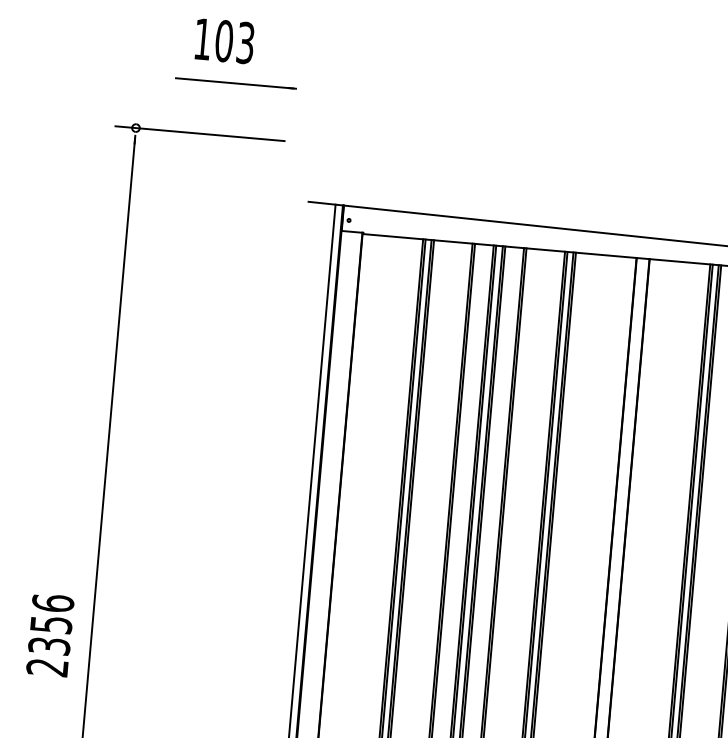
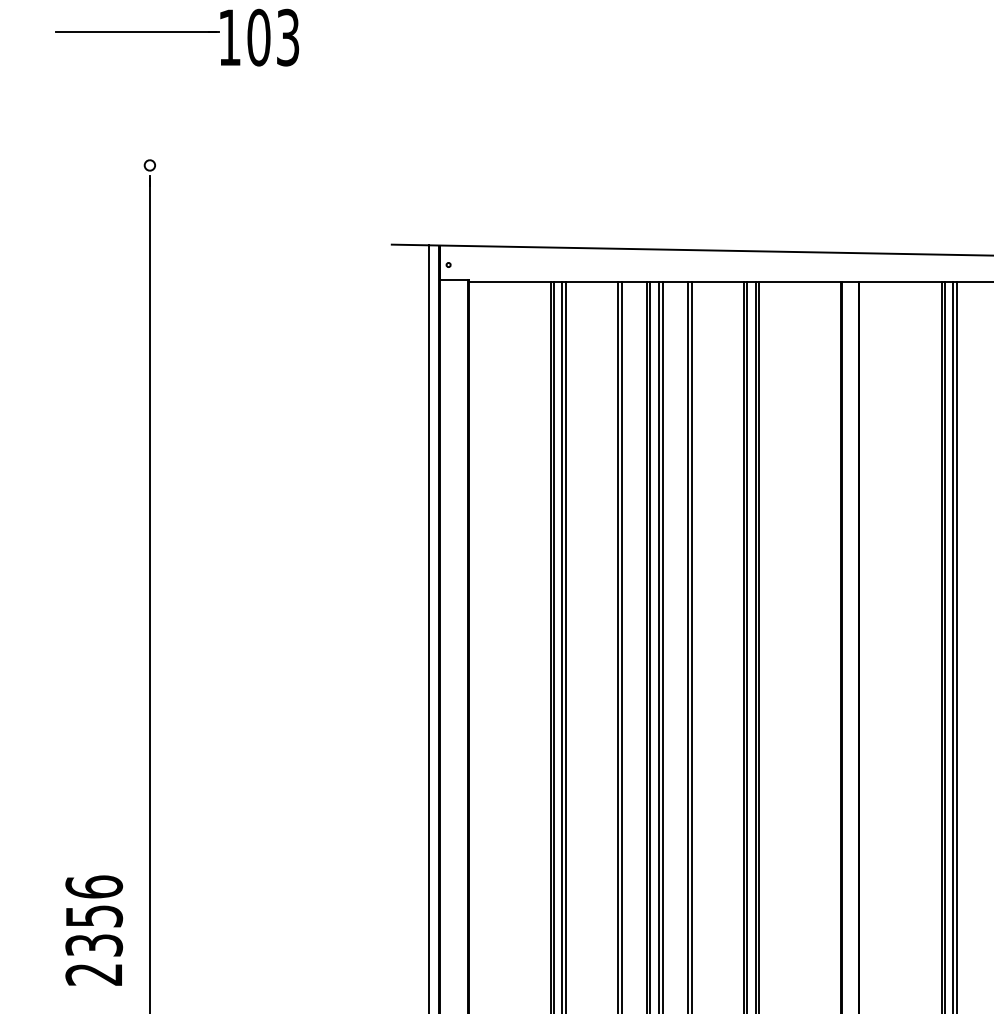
line: (235, 82) -> (137, 31), moved
line: (200, 133) -> (237, 165), removed
text: (50, 635) -> (94, 930), moved

